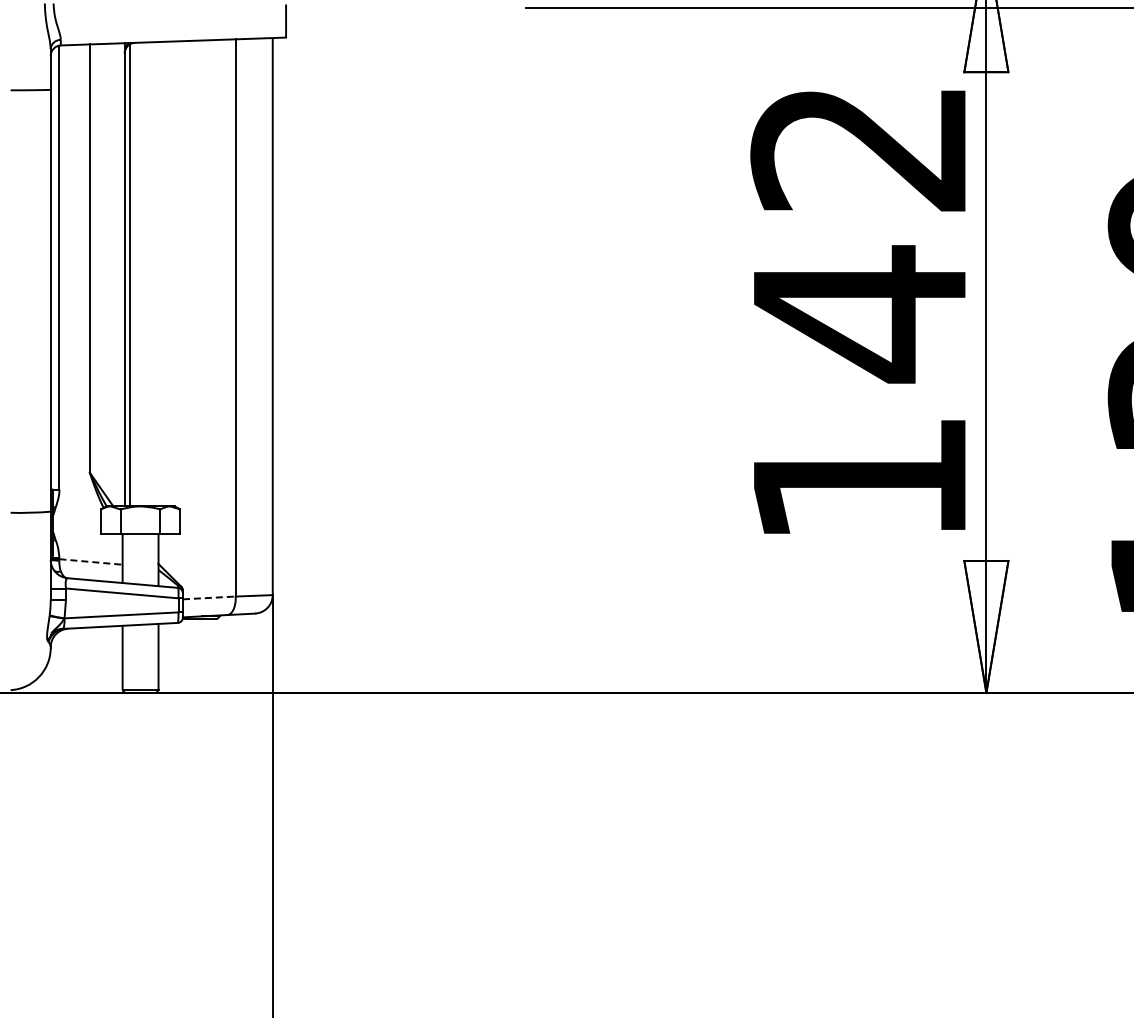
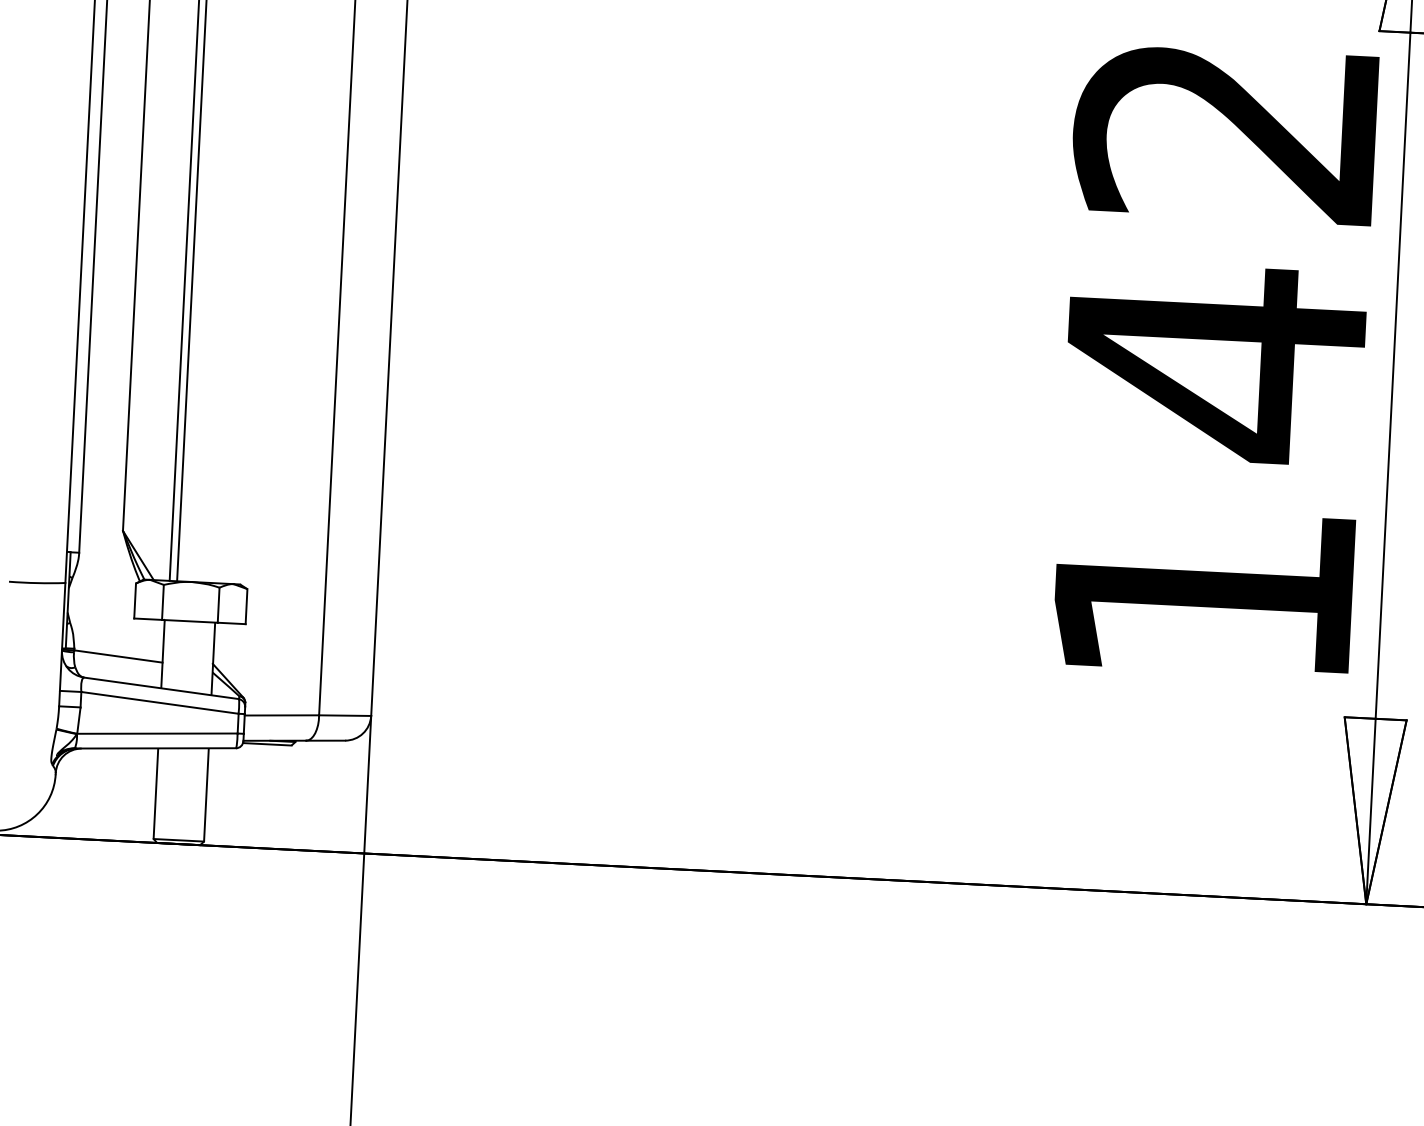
line: (91, 561) -> (119, 655), dashed -> solid
line: (209, 597) -> (282, 714), dashed -> solid

